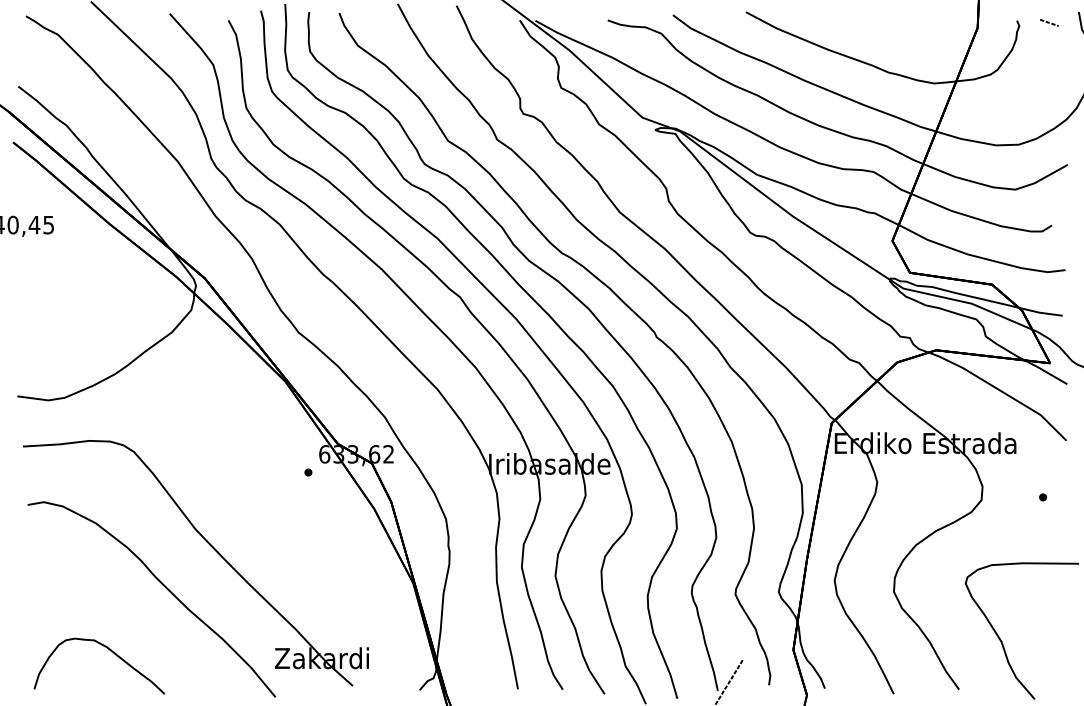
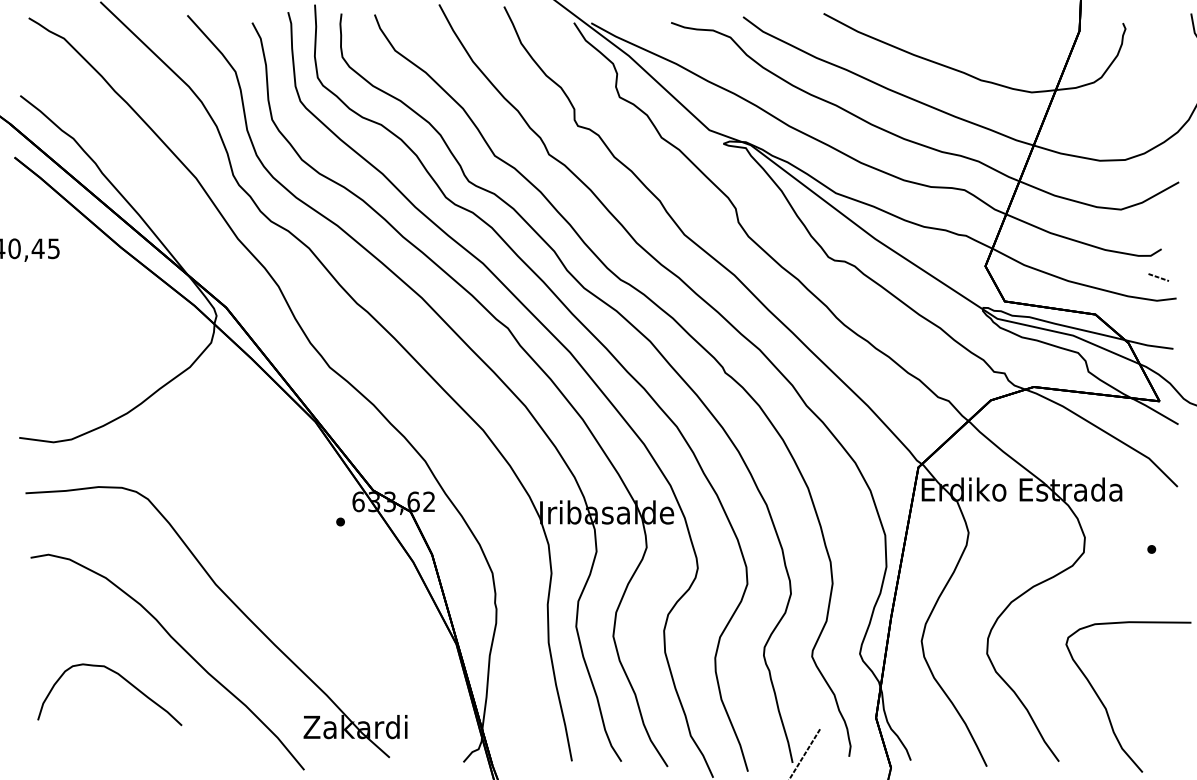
line: (1049, 22) -> (1158, 277), moved
curve: (111, 652) -> (123, 679), moved

